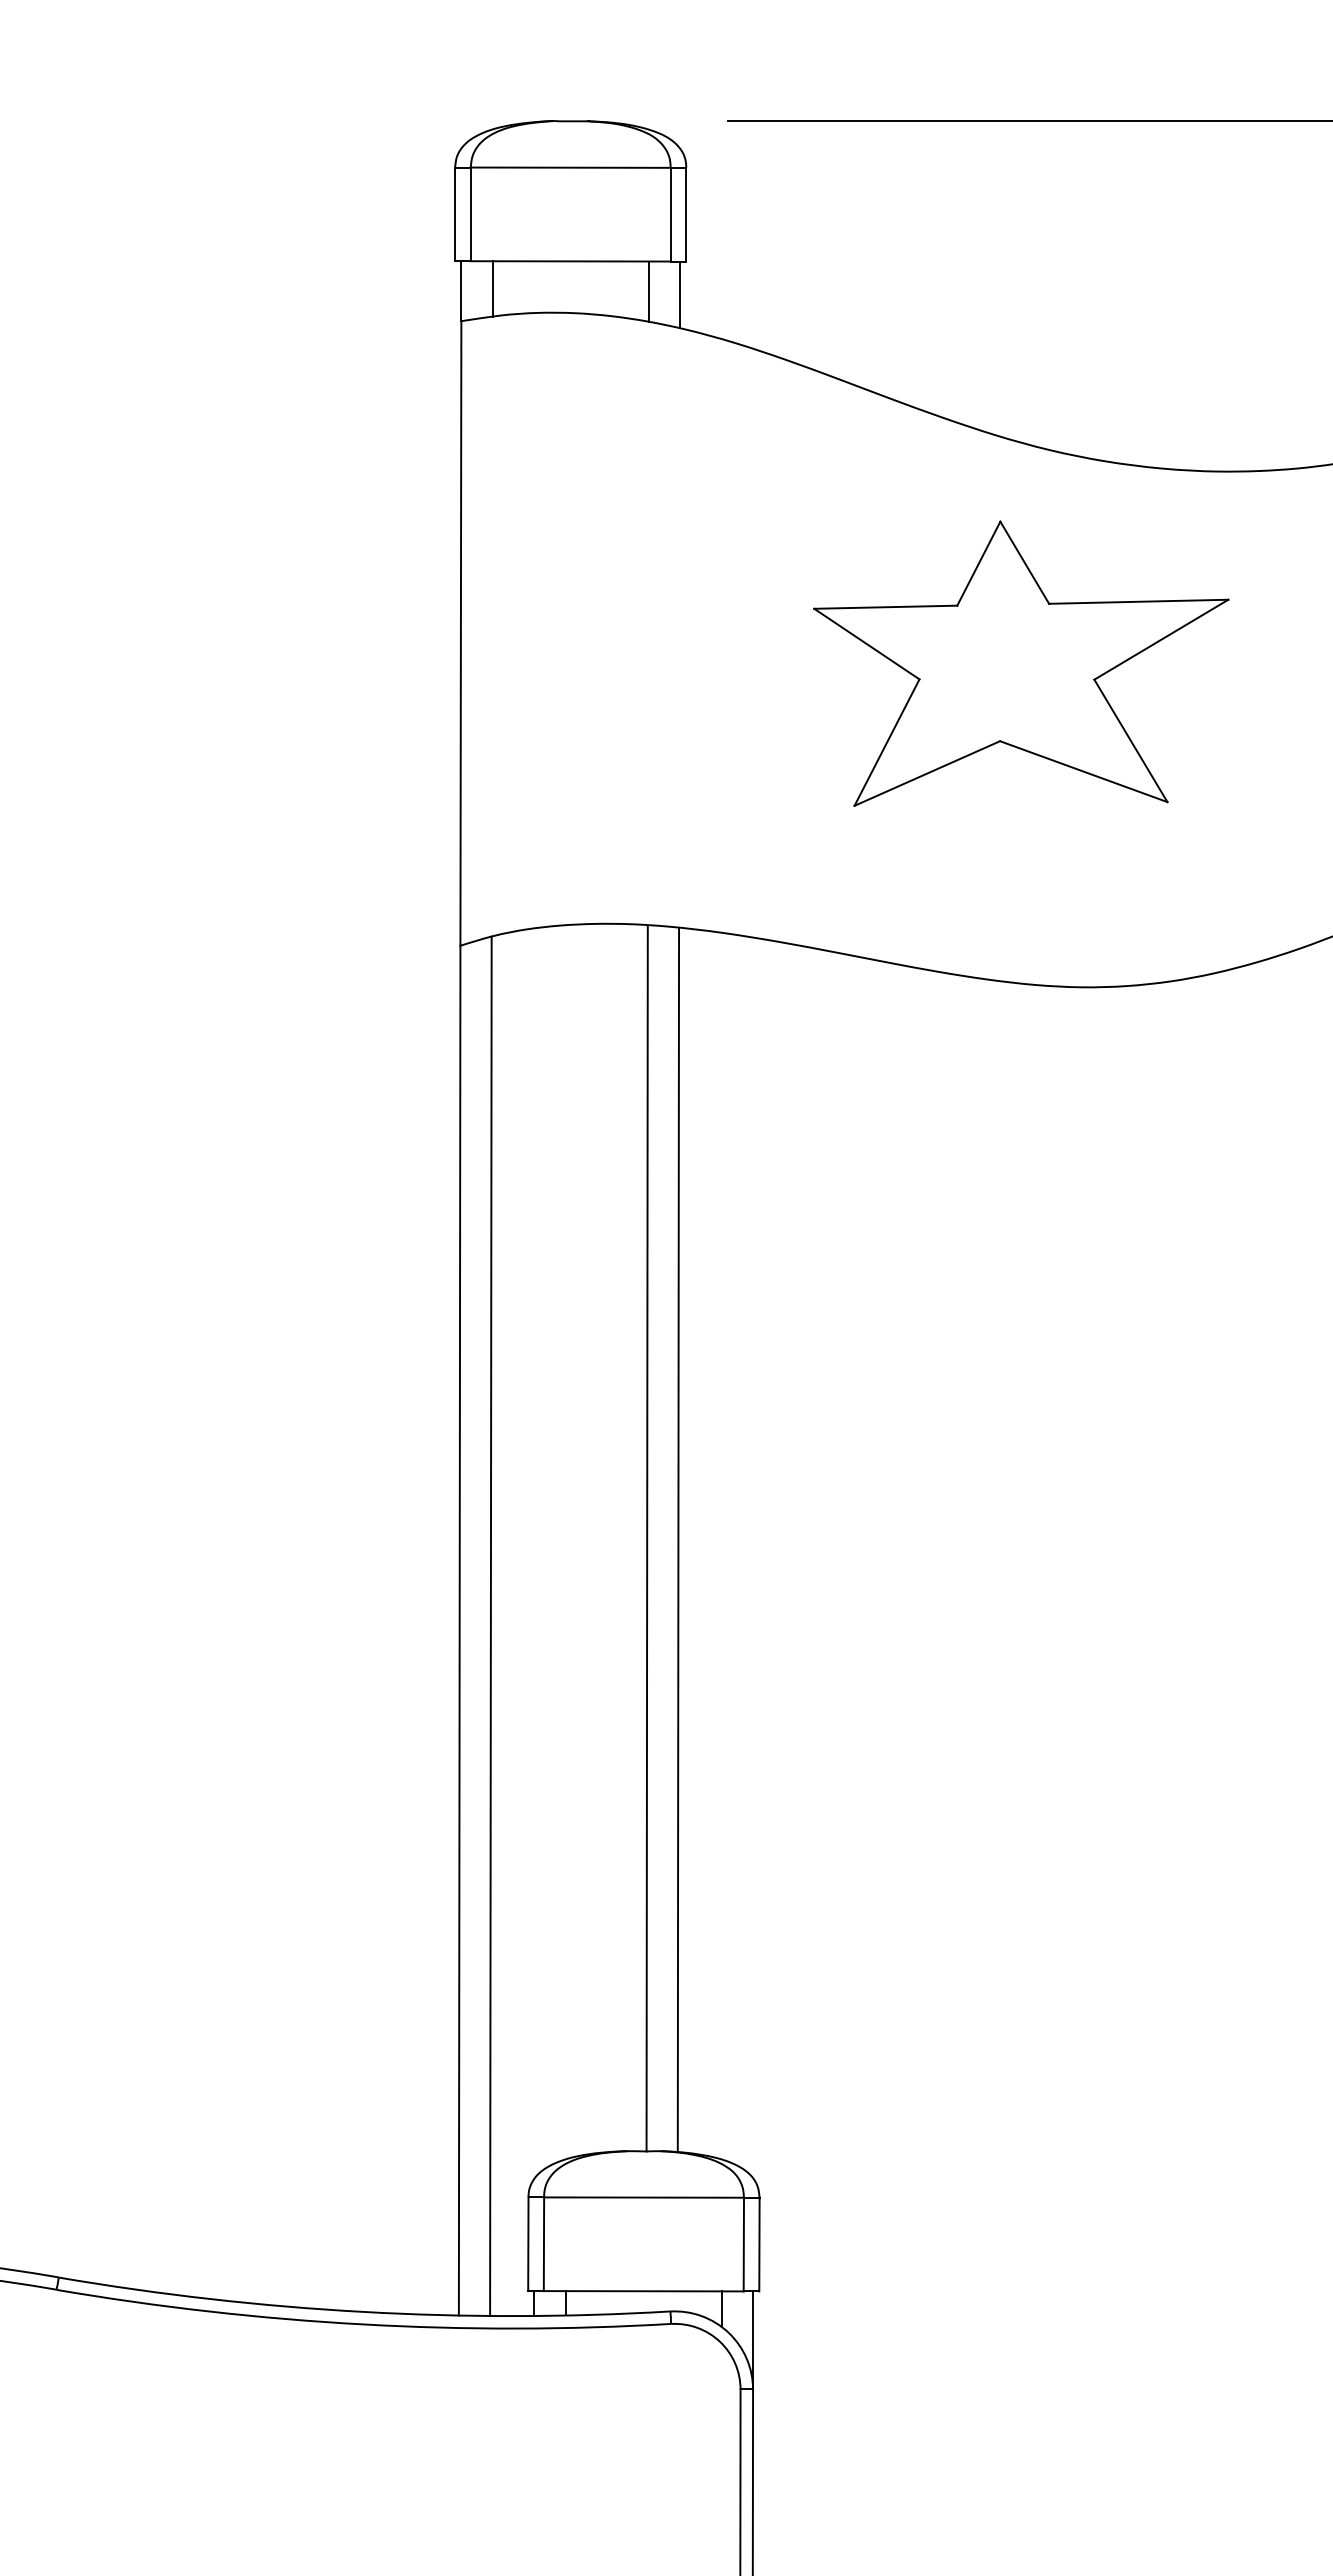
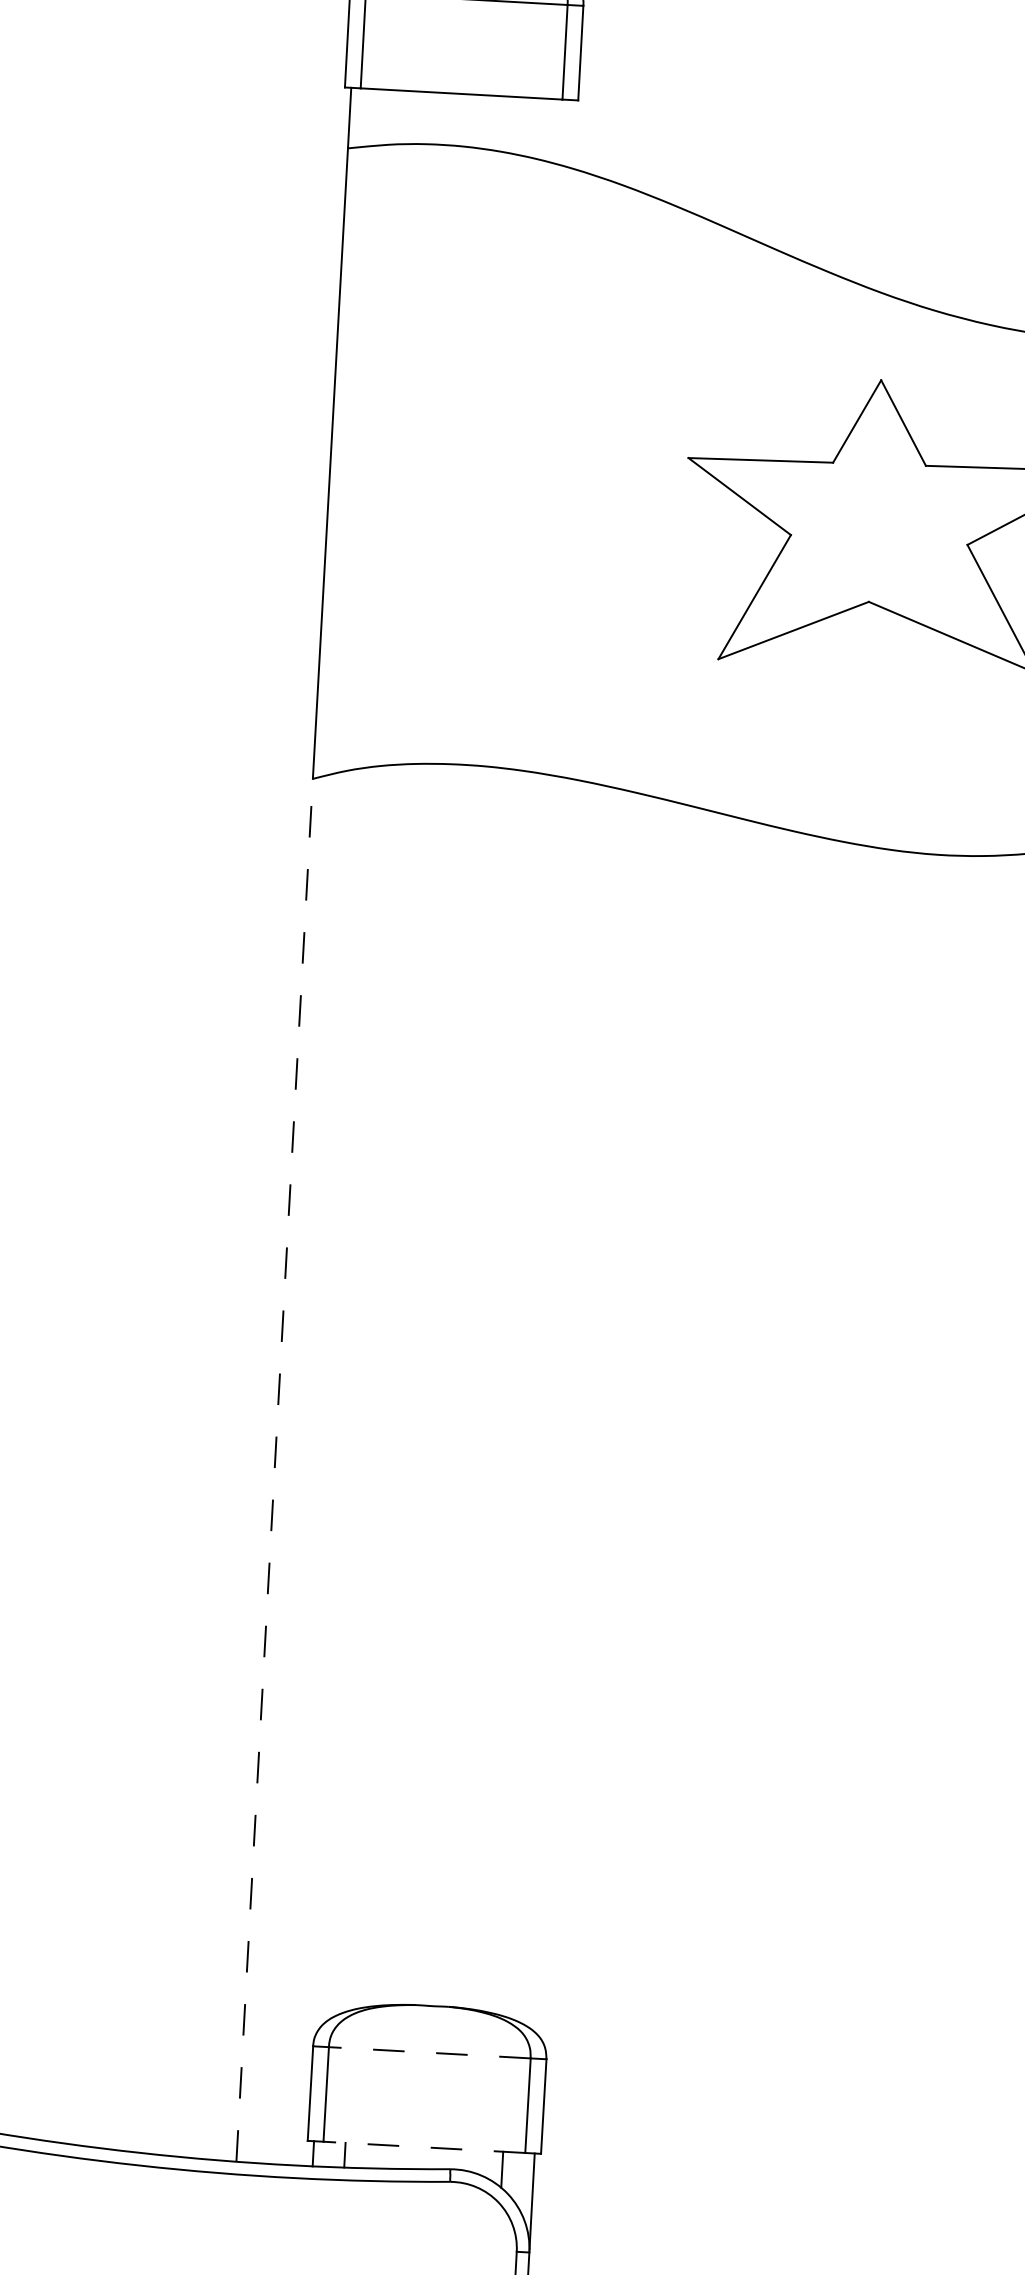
line: (492, 288) -> (381, 117), removed
line: (648, 291) -> (538, 128), removed
line: (679, 294) -> (569, 133), removed
line: (646, 1538) -> (468, 1387), removed
line: (678, 1539) -> (500, 1390), removed
line: (490, 1626) -> (306, 1467), removed
line: (459, 1630) -> (274, 1470), solid -> dashed
line: (644, 2197) -> (430, 2052), solid -> dashed
line: (643, 2291) -> (424, 2147), solid -> dashed

